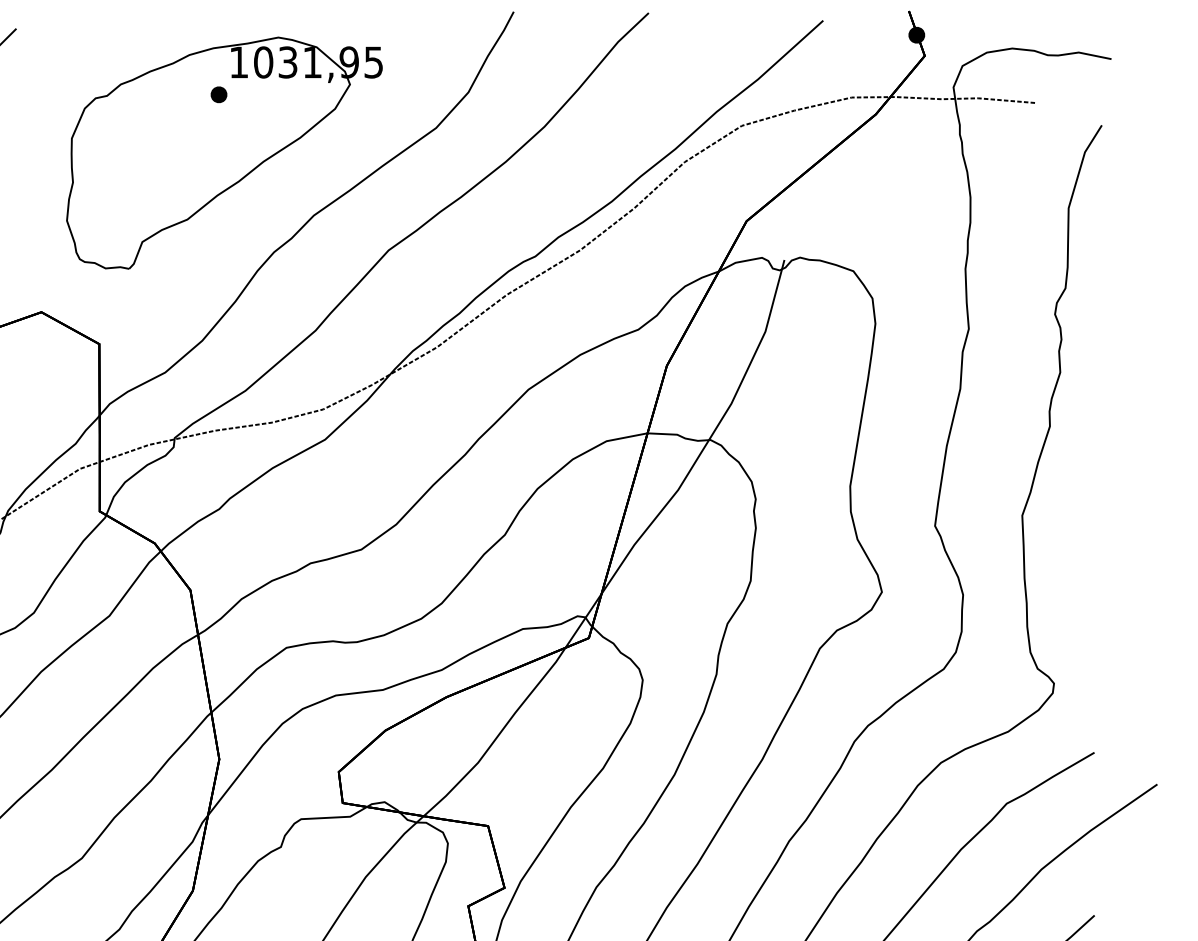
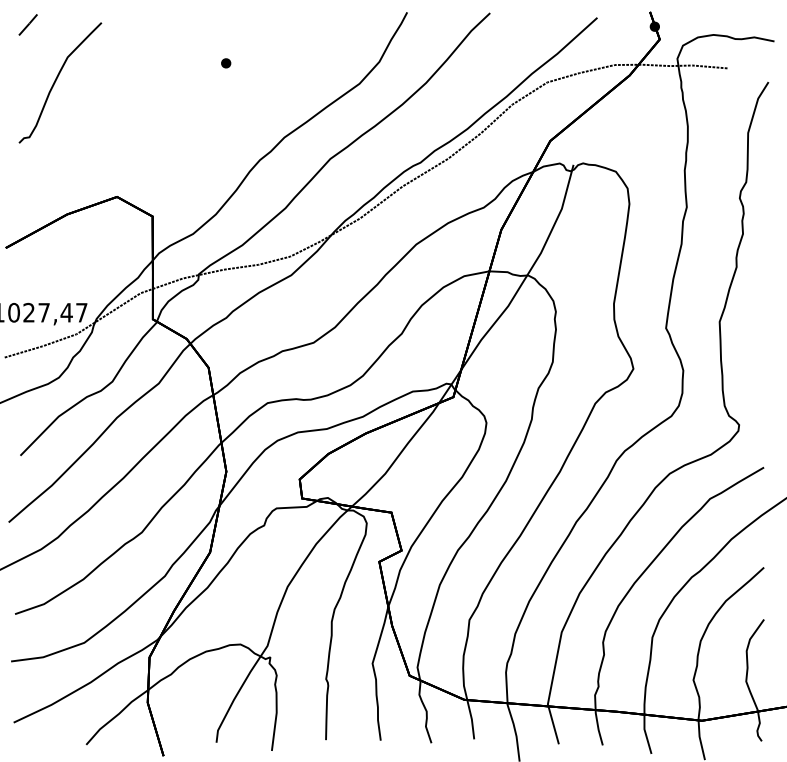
part: (222, 153) -> (228, 99), removed

